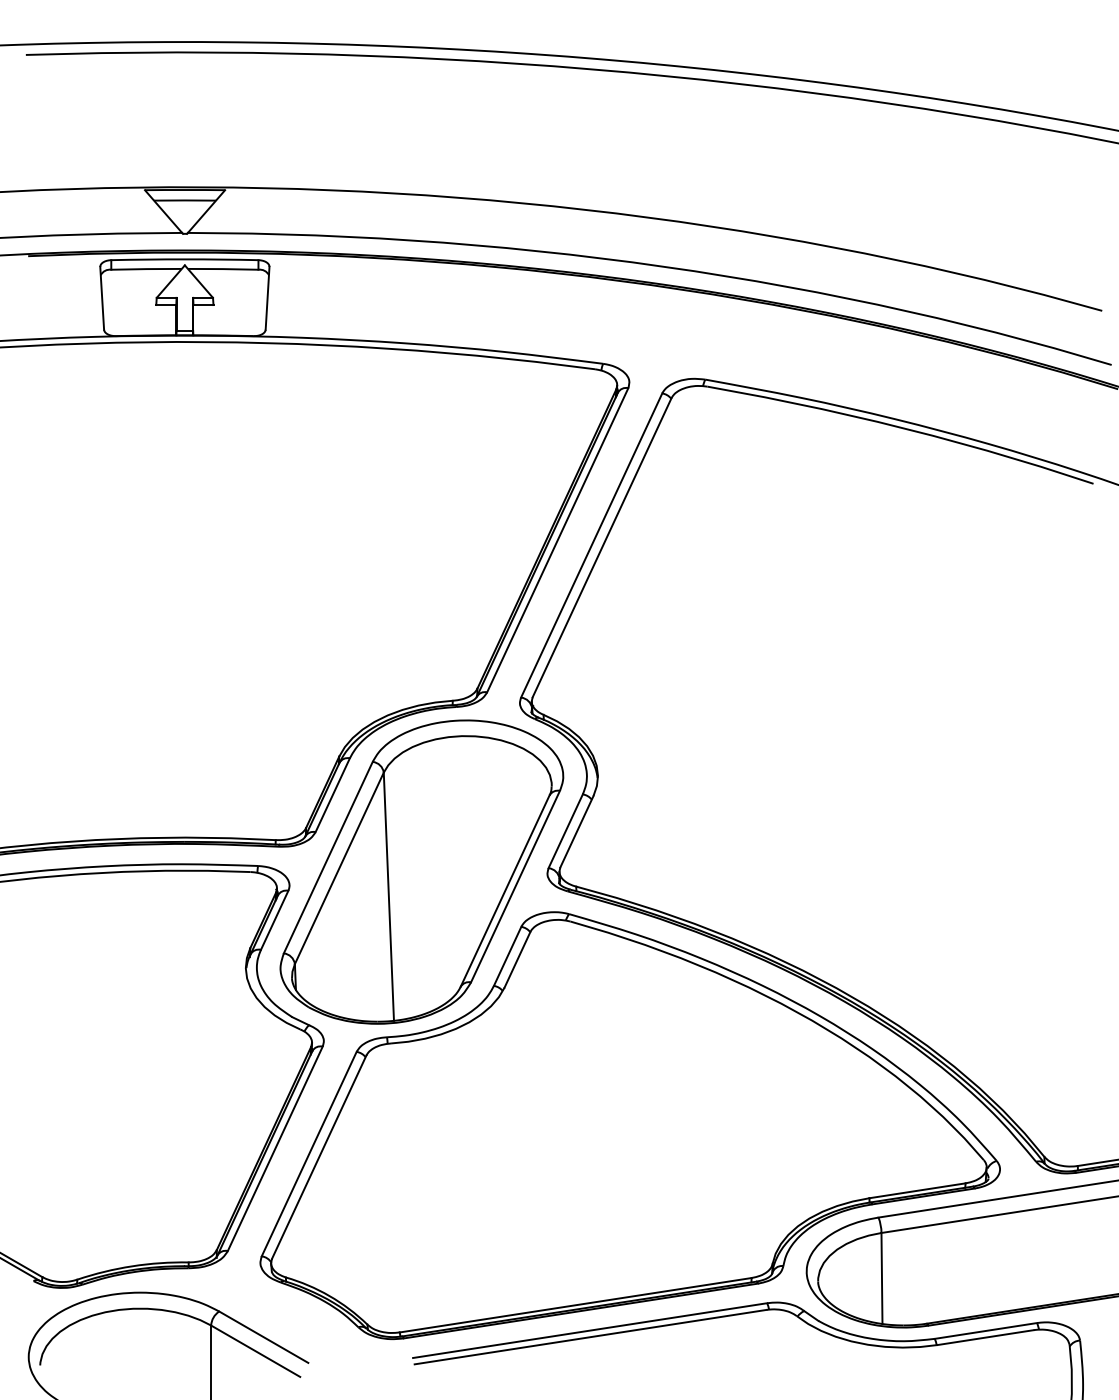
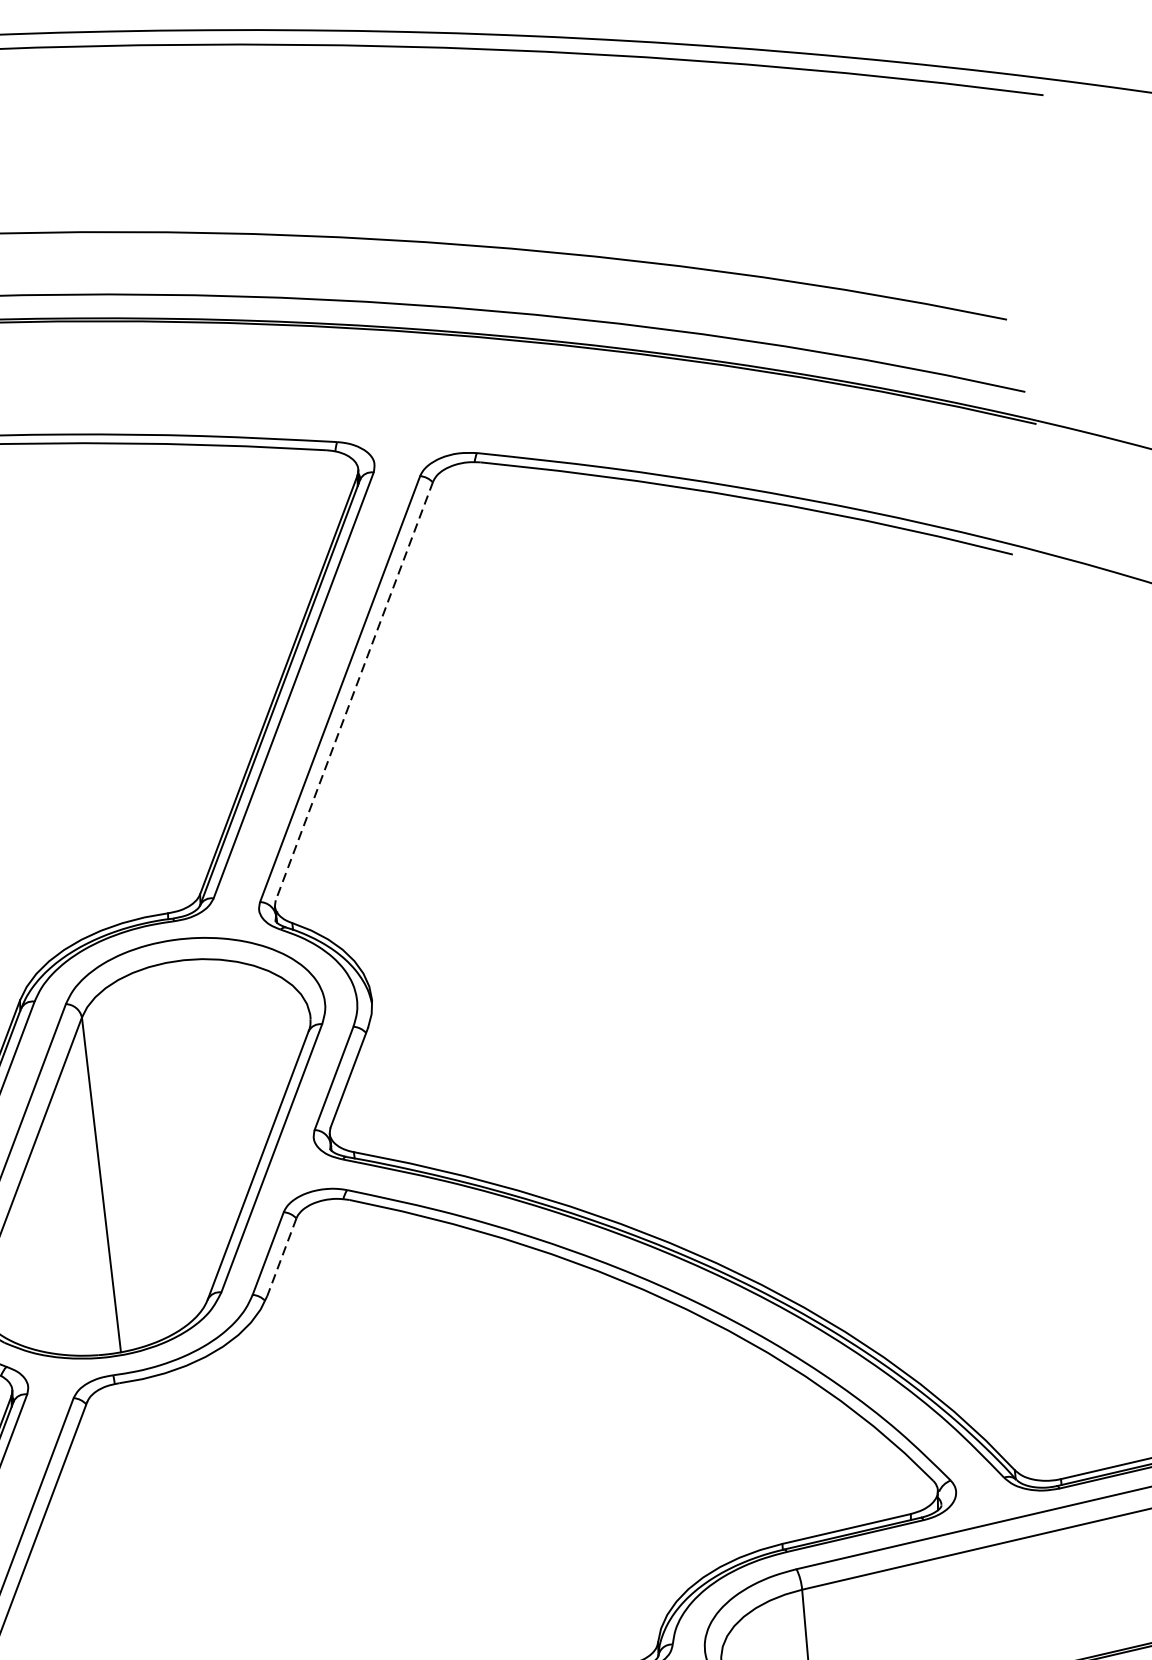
line: (602, 547) -> (354, 690), solid -> dashed
line: (517, 959) -> (281, 1256), solid -> dashed

